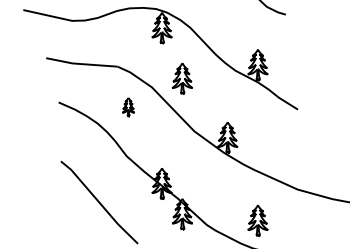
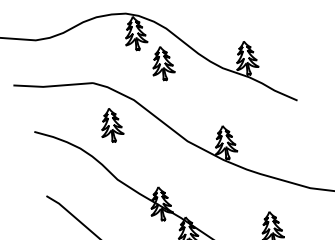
part: (181, 78) -> (161, 63), moved
part: (128, 107) -> (111, 125), size x1.67

